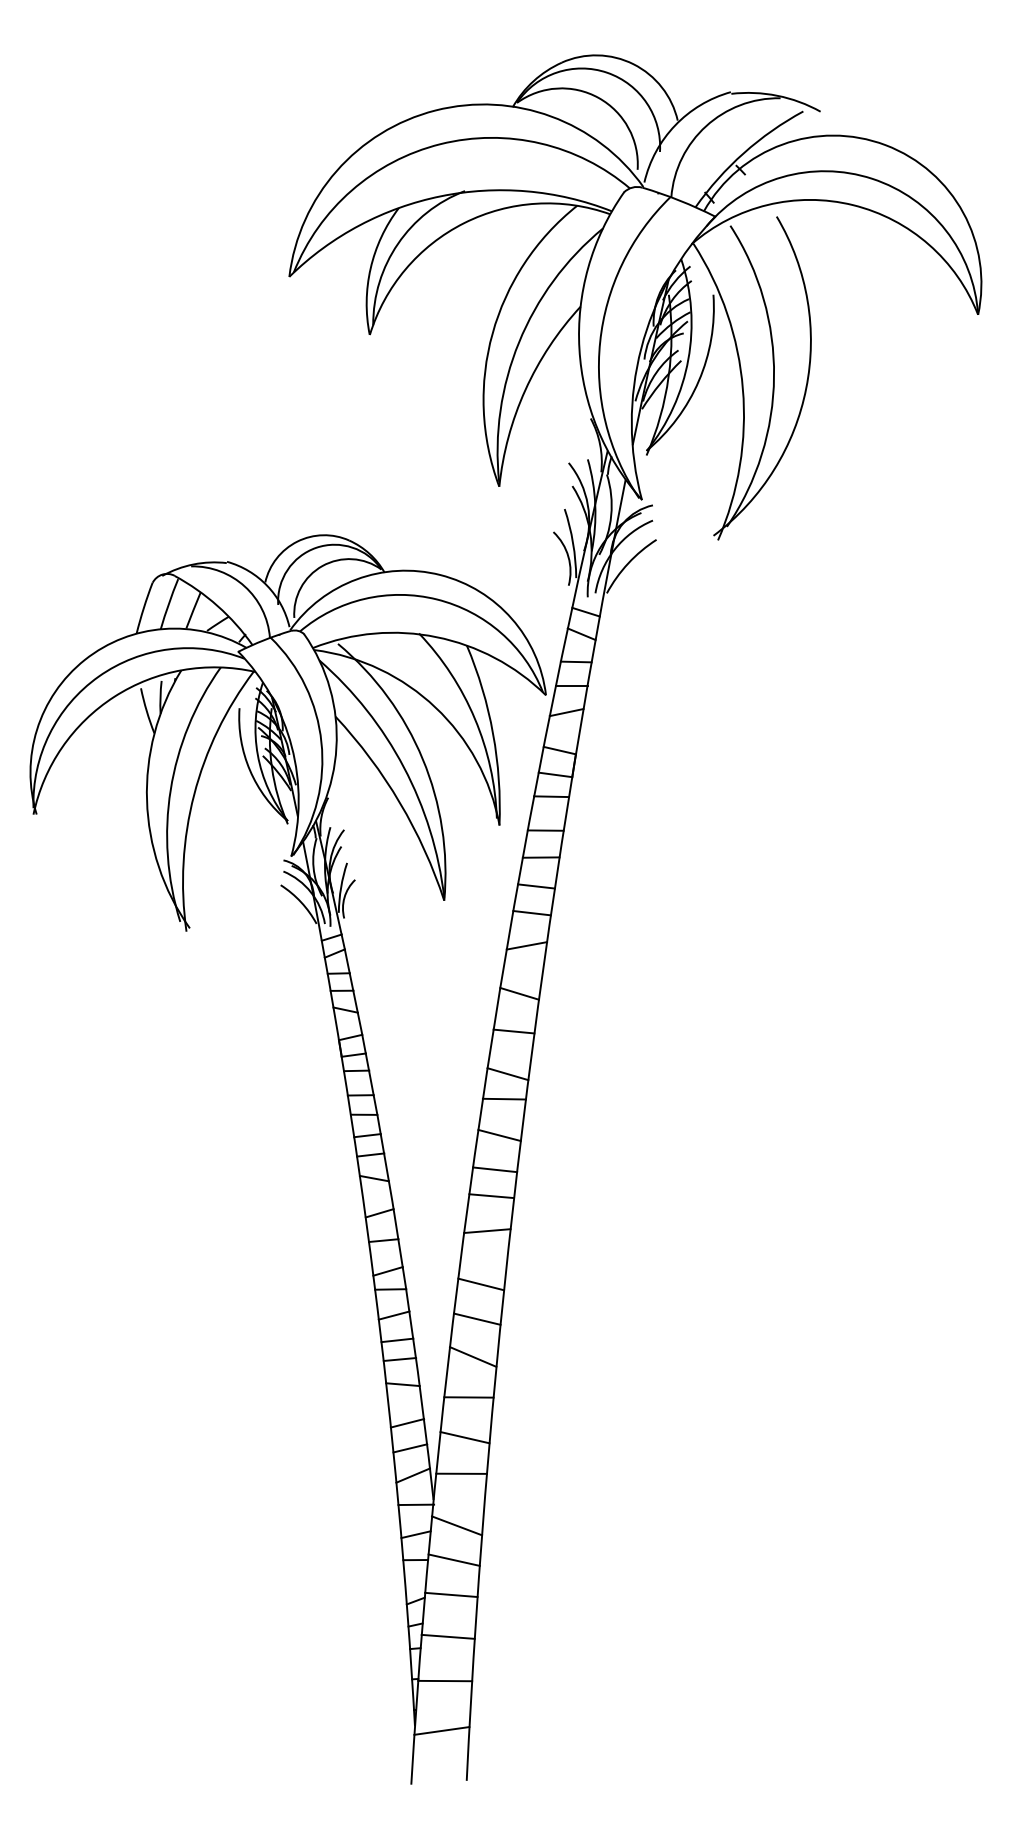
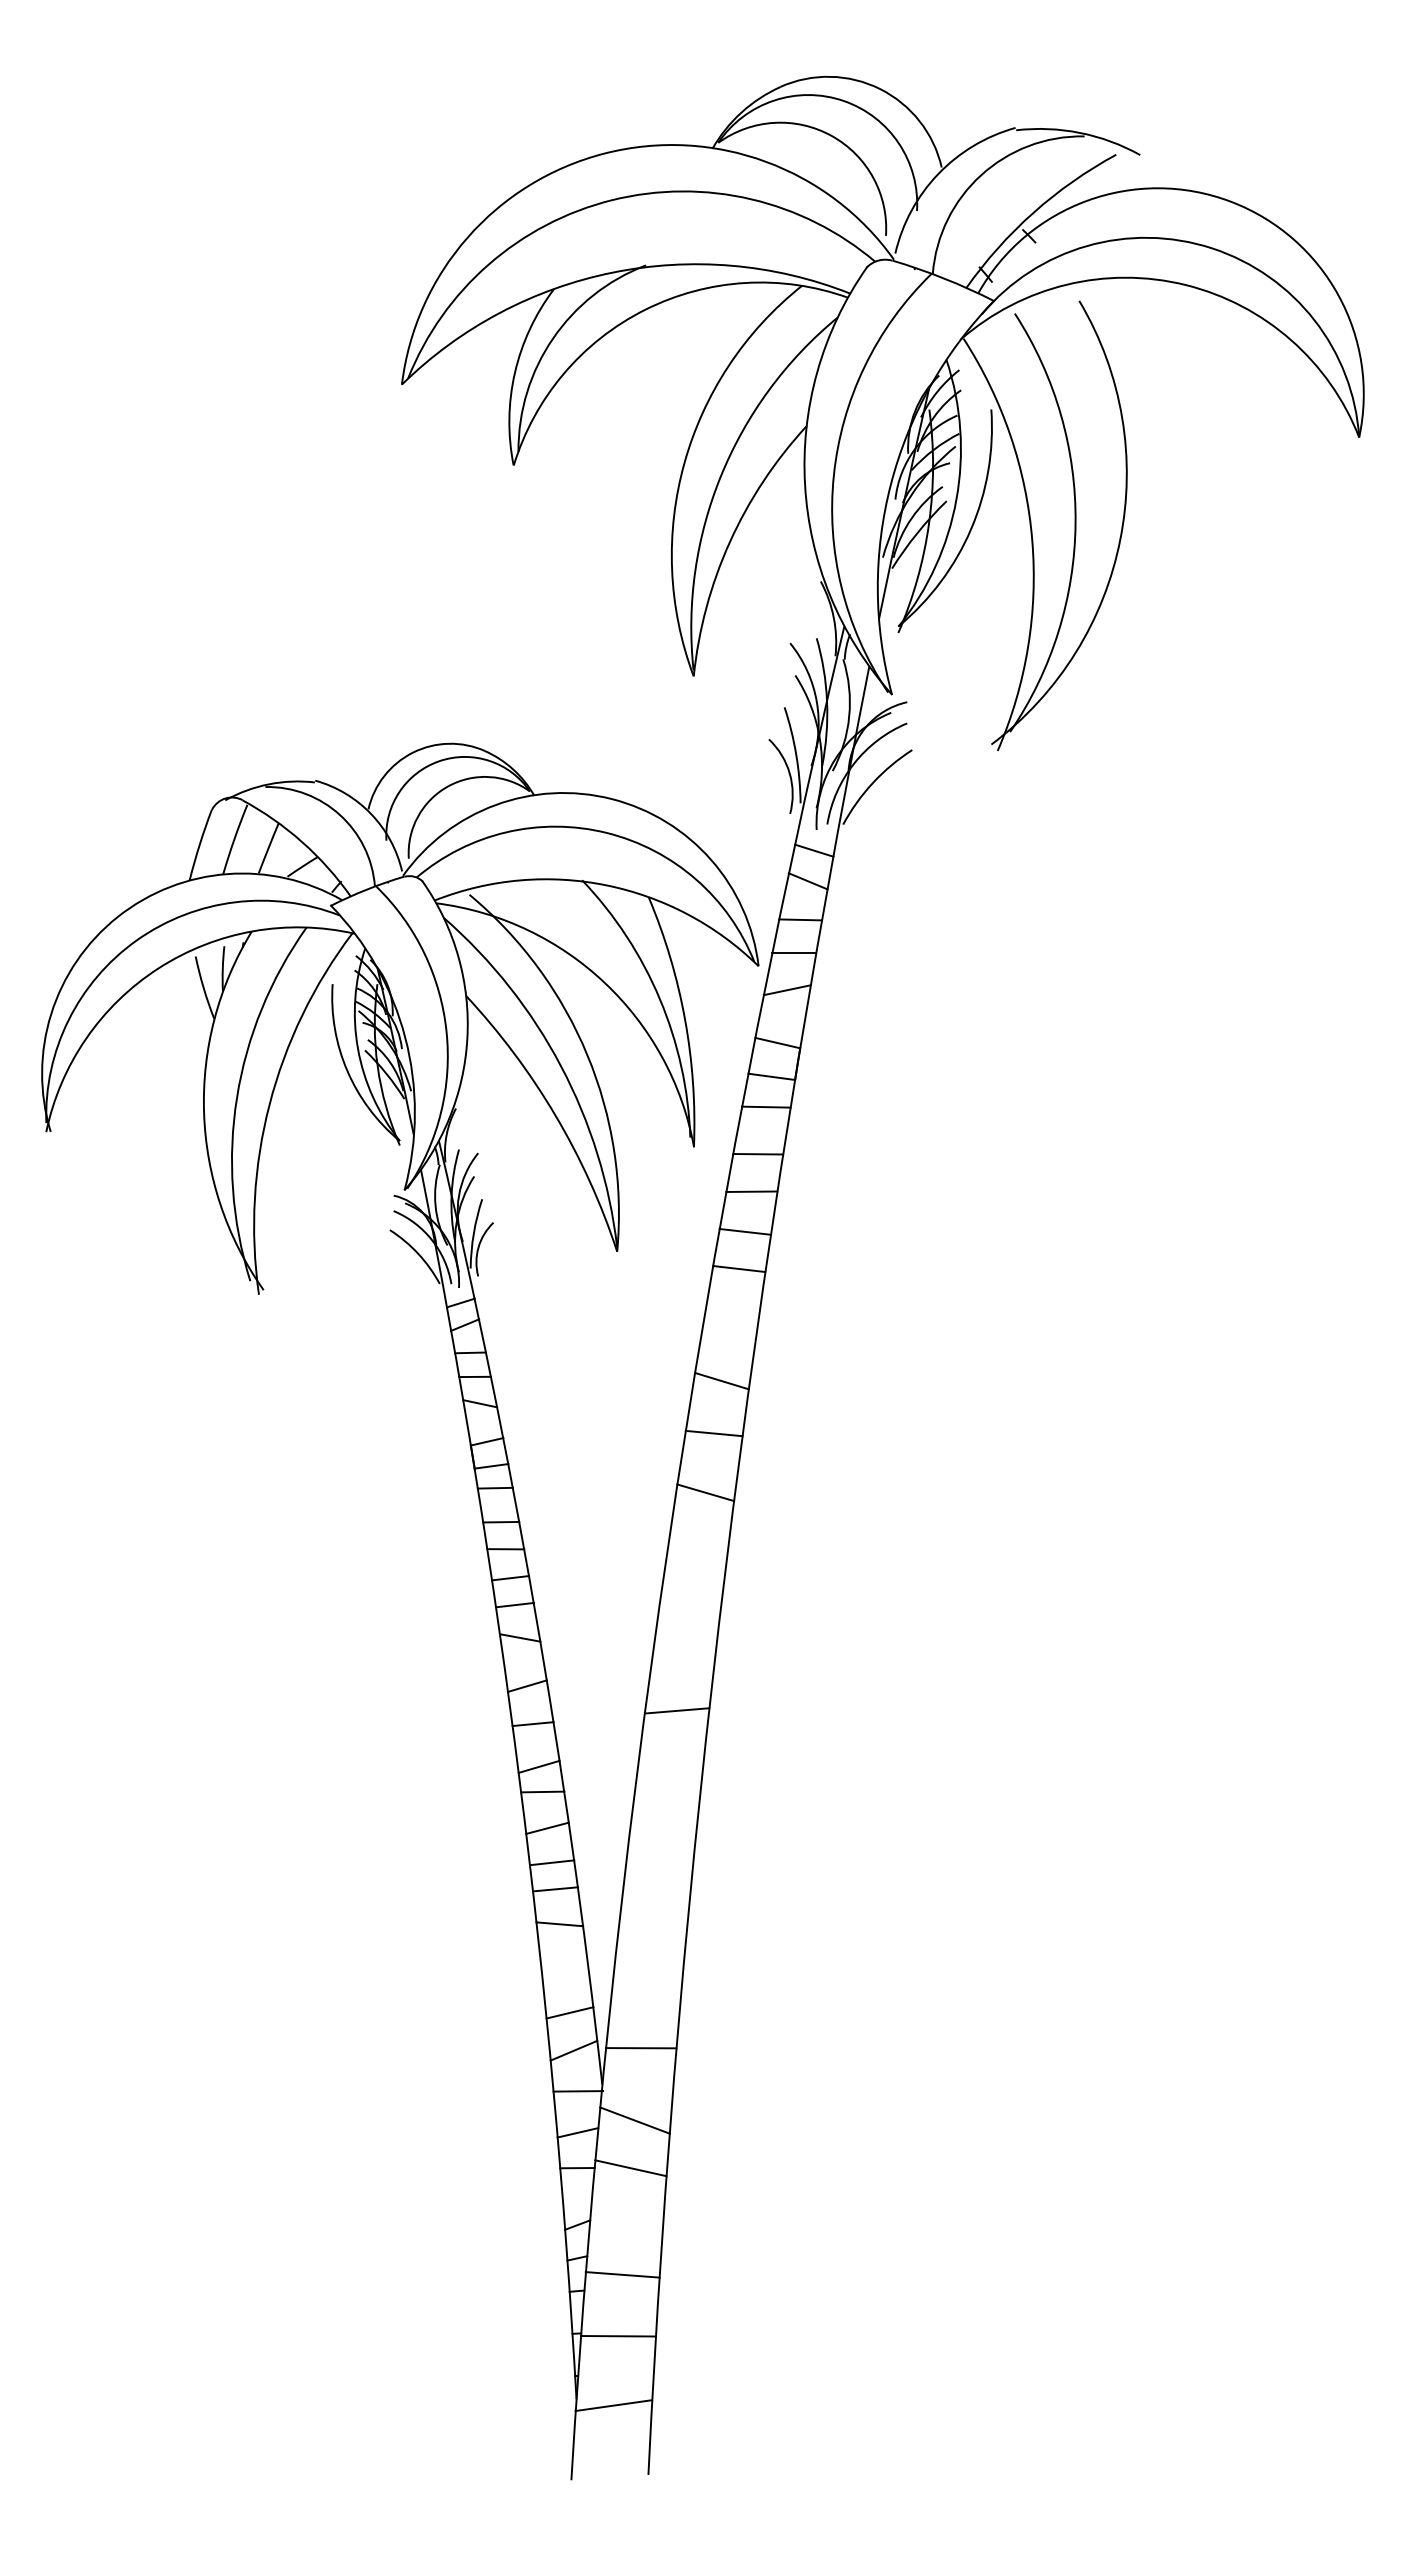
line: (527, 945) -> (732, 1314), removed
line: (504, 1099) -> (700, 1527), removed
line: (499, 1135) -> (693, 1577), removed
line: (494, 1169) -> (687, 1625), removed
line: (491, 1195) -> (683, 1661), removed
line: (481, 1284) -> (668, 1784), removed
line: (476, 1319) -> (662, 1833), removed
line: (473, 1356) -> (657, 1885), removed
line: (468, 1397) -> (651, 1941), removed
line: (407, 1422) -> (566, 1977), removed
line: (464, 1437) -> (645, 1997), removed
line: (450, 1594) -> (626, 2216), removed

